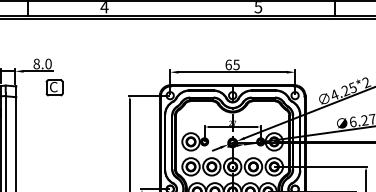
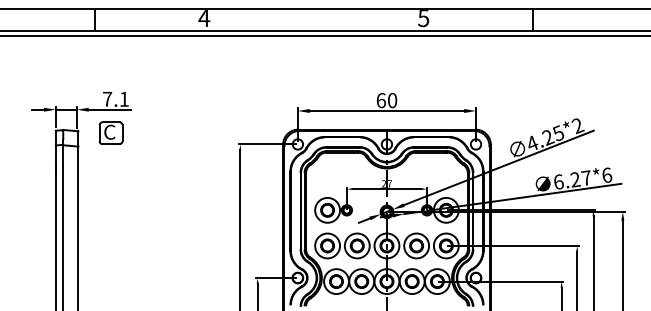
text: (42, 63) -> (115, 98), 8.0 -> 7.1
text: (236, 64) -> (392, 100), 65 -> 60
part: (54, 87) -> (110, 132), moved

